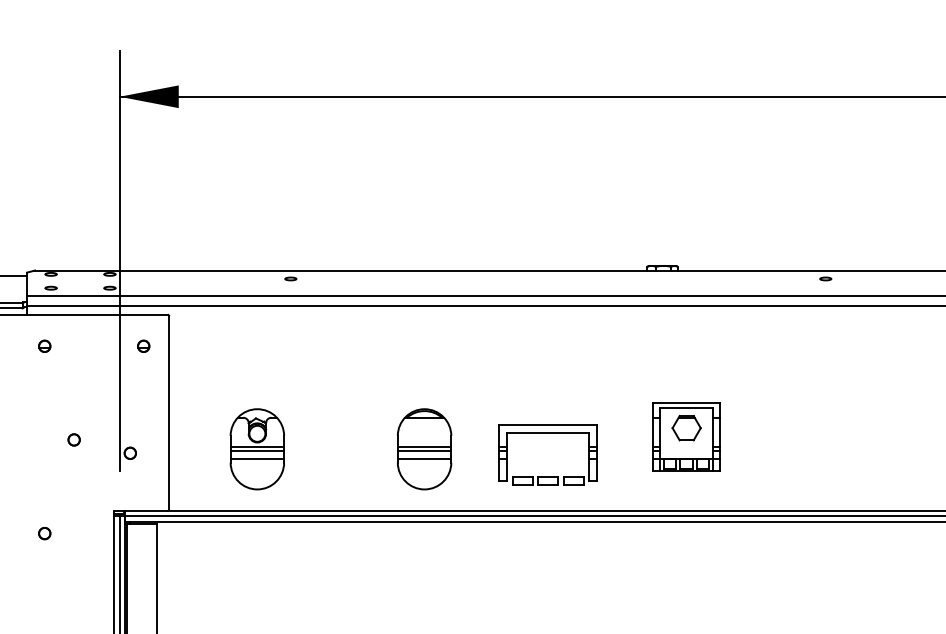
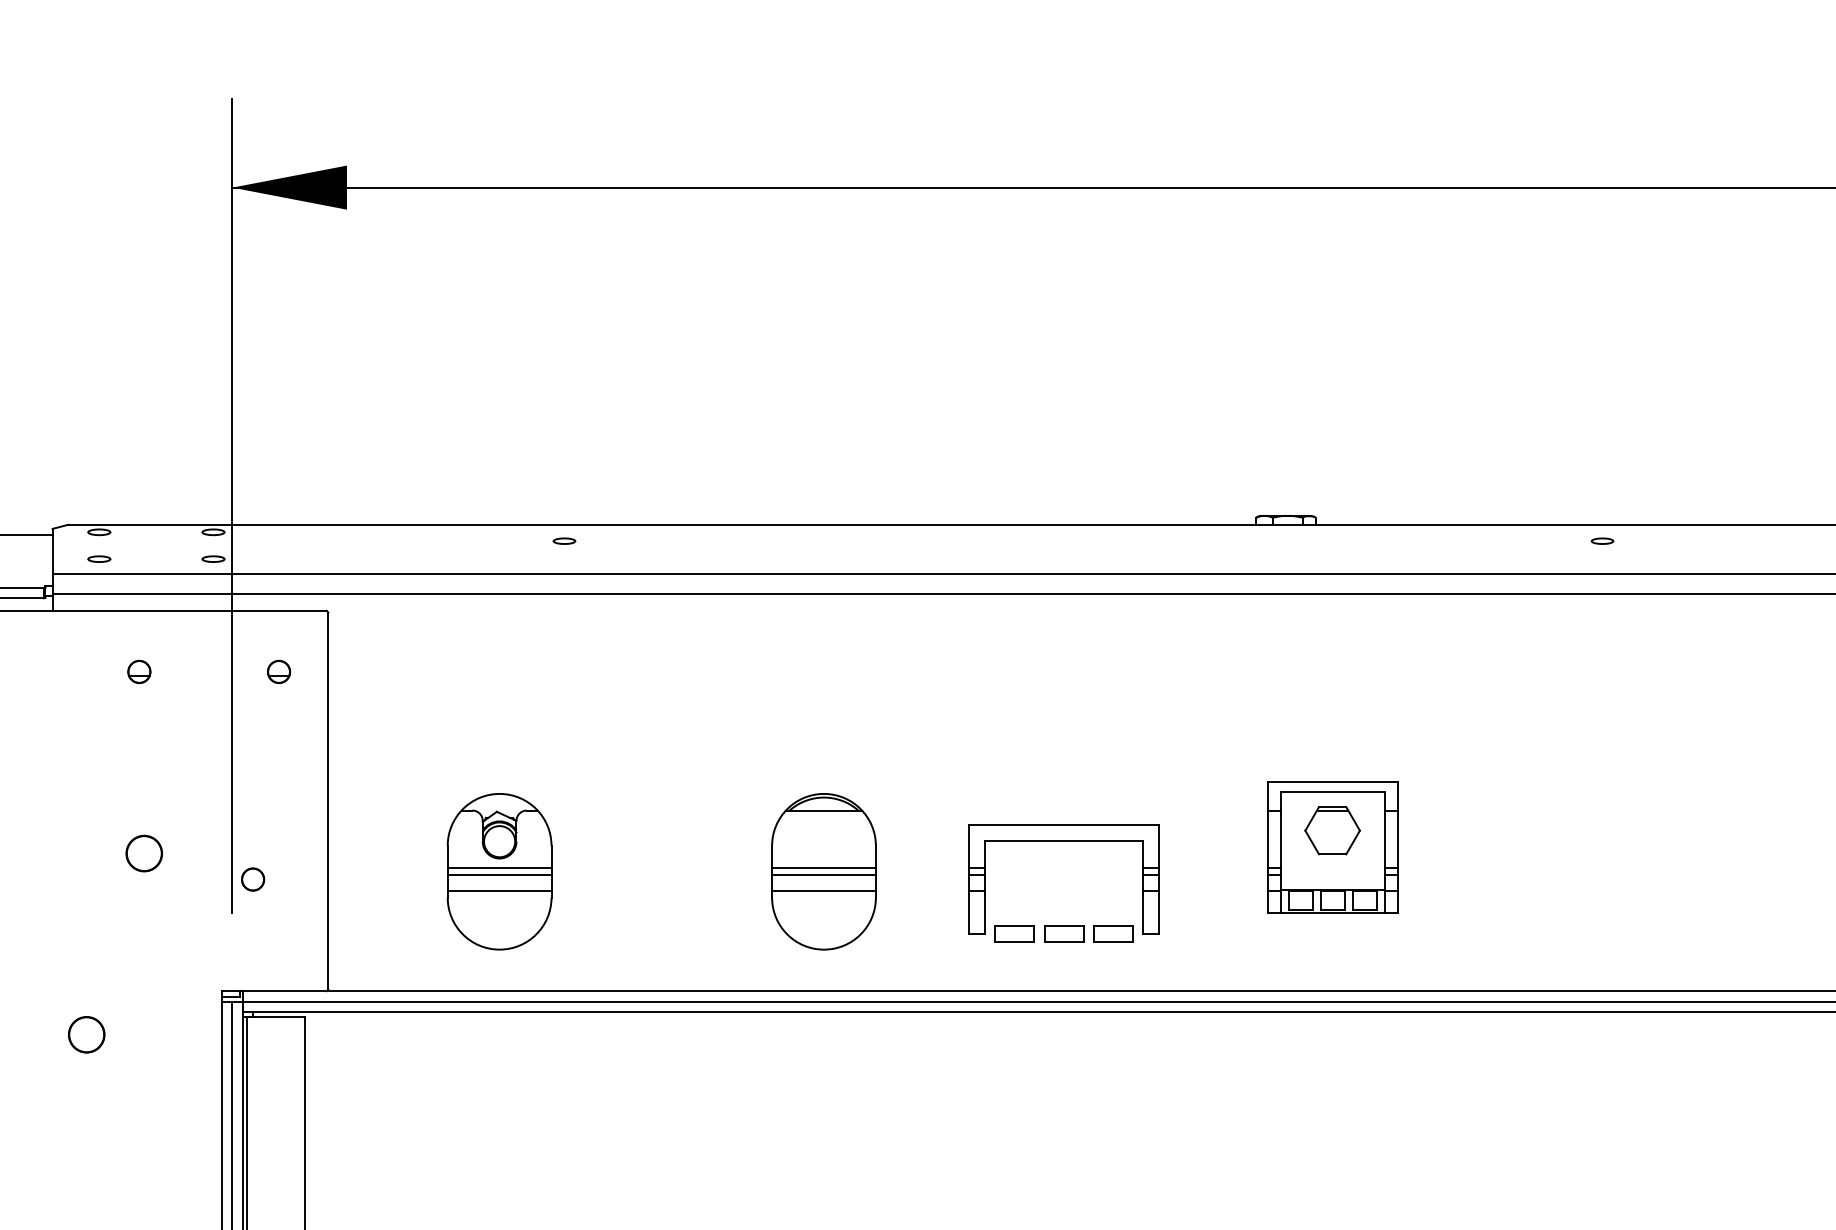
part: (44, 345) -> (138, 670), moved
circle: (73, 439) -> (142, 852), size x1.6
circle: (44, 533) -> (86, 1035), size x1.6

